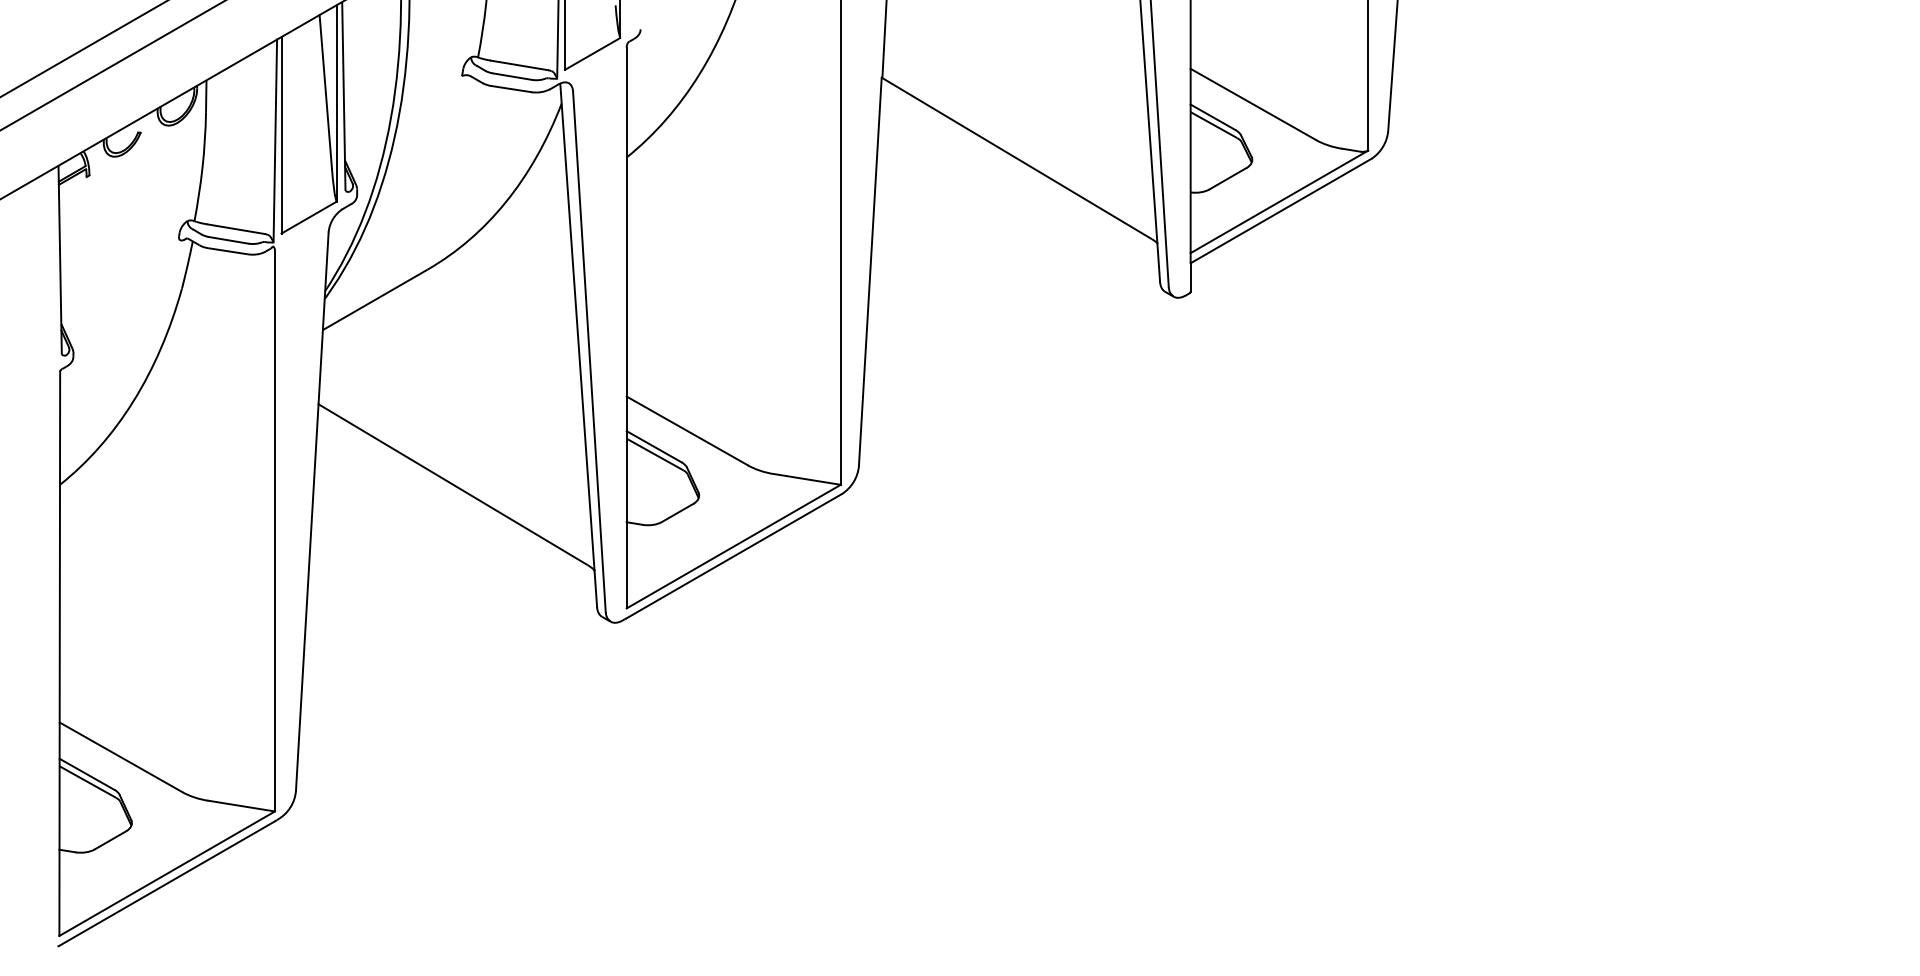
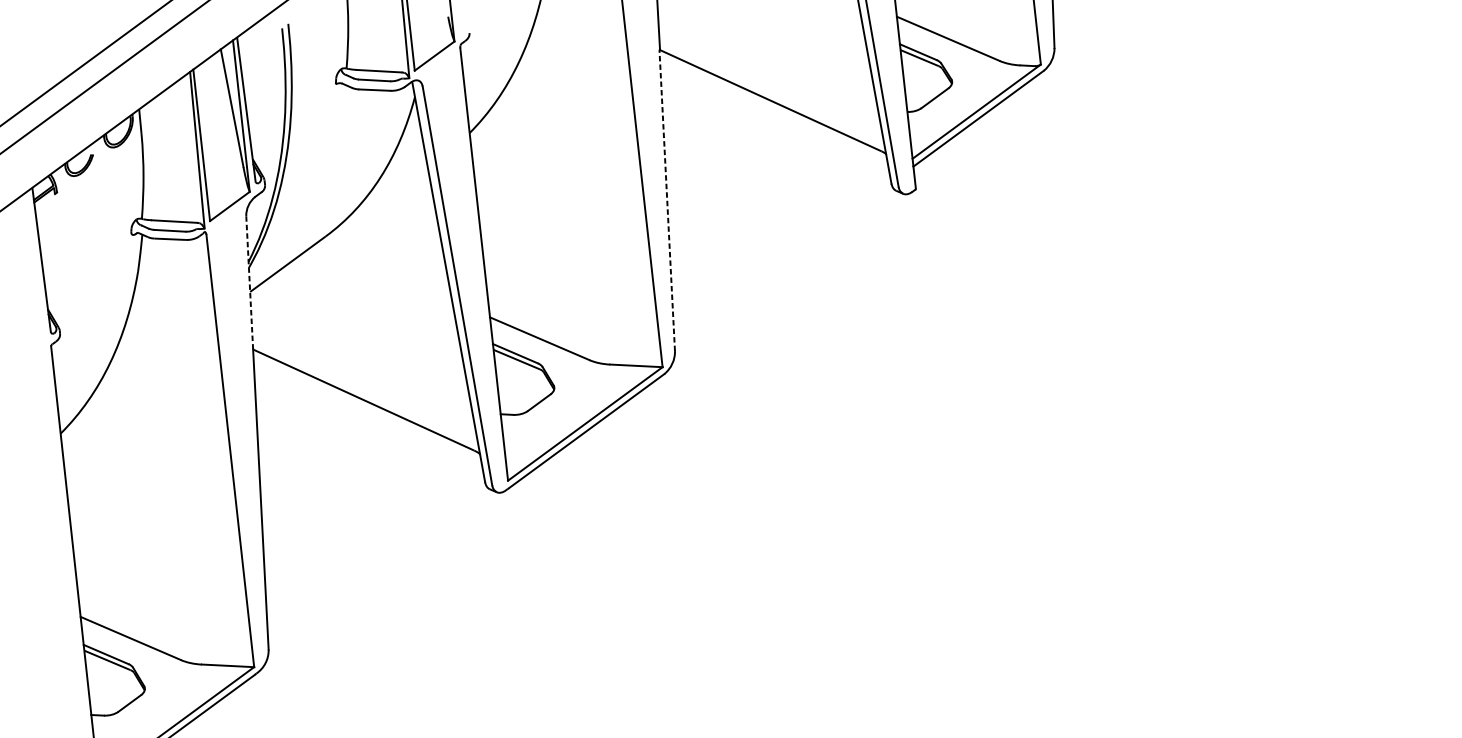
line: (870, 271) -> (667, 200), solid -> dashed
line: (323, 317) -> (249, 282), solid -> dashed

